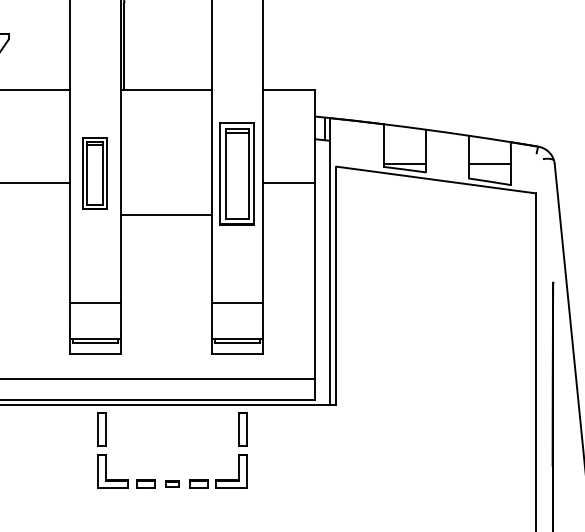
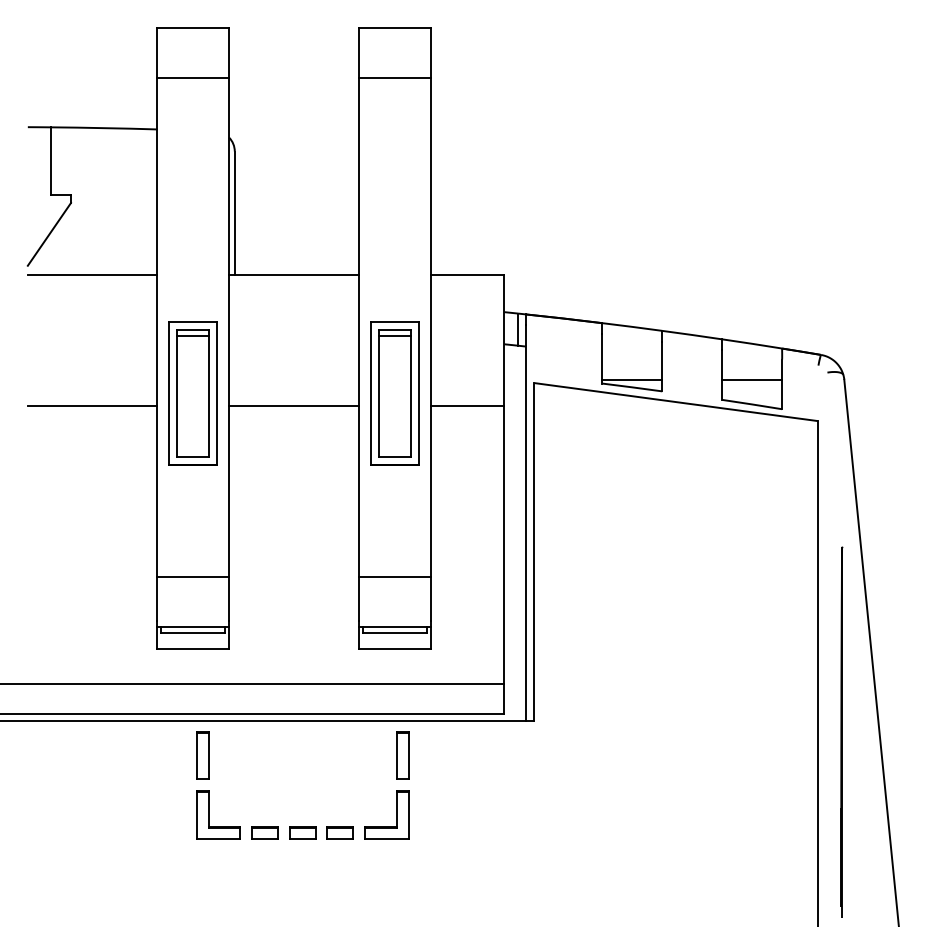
part: (94, 173) -> (192, 393), size x1.43
line: (165, 214) -> (293, 406), moved
part: (172, 483) -> (302, 832), size x1.43

